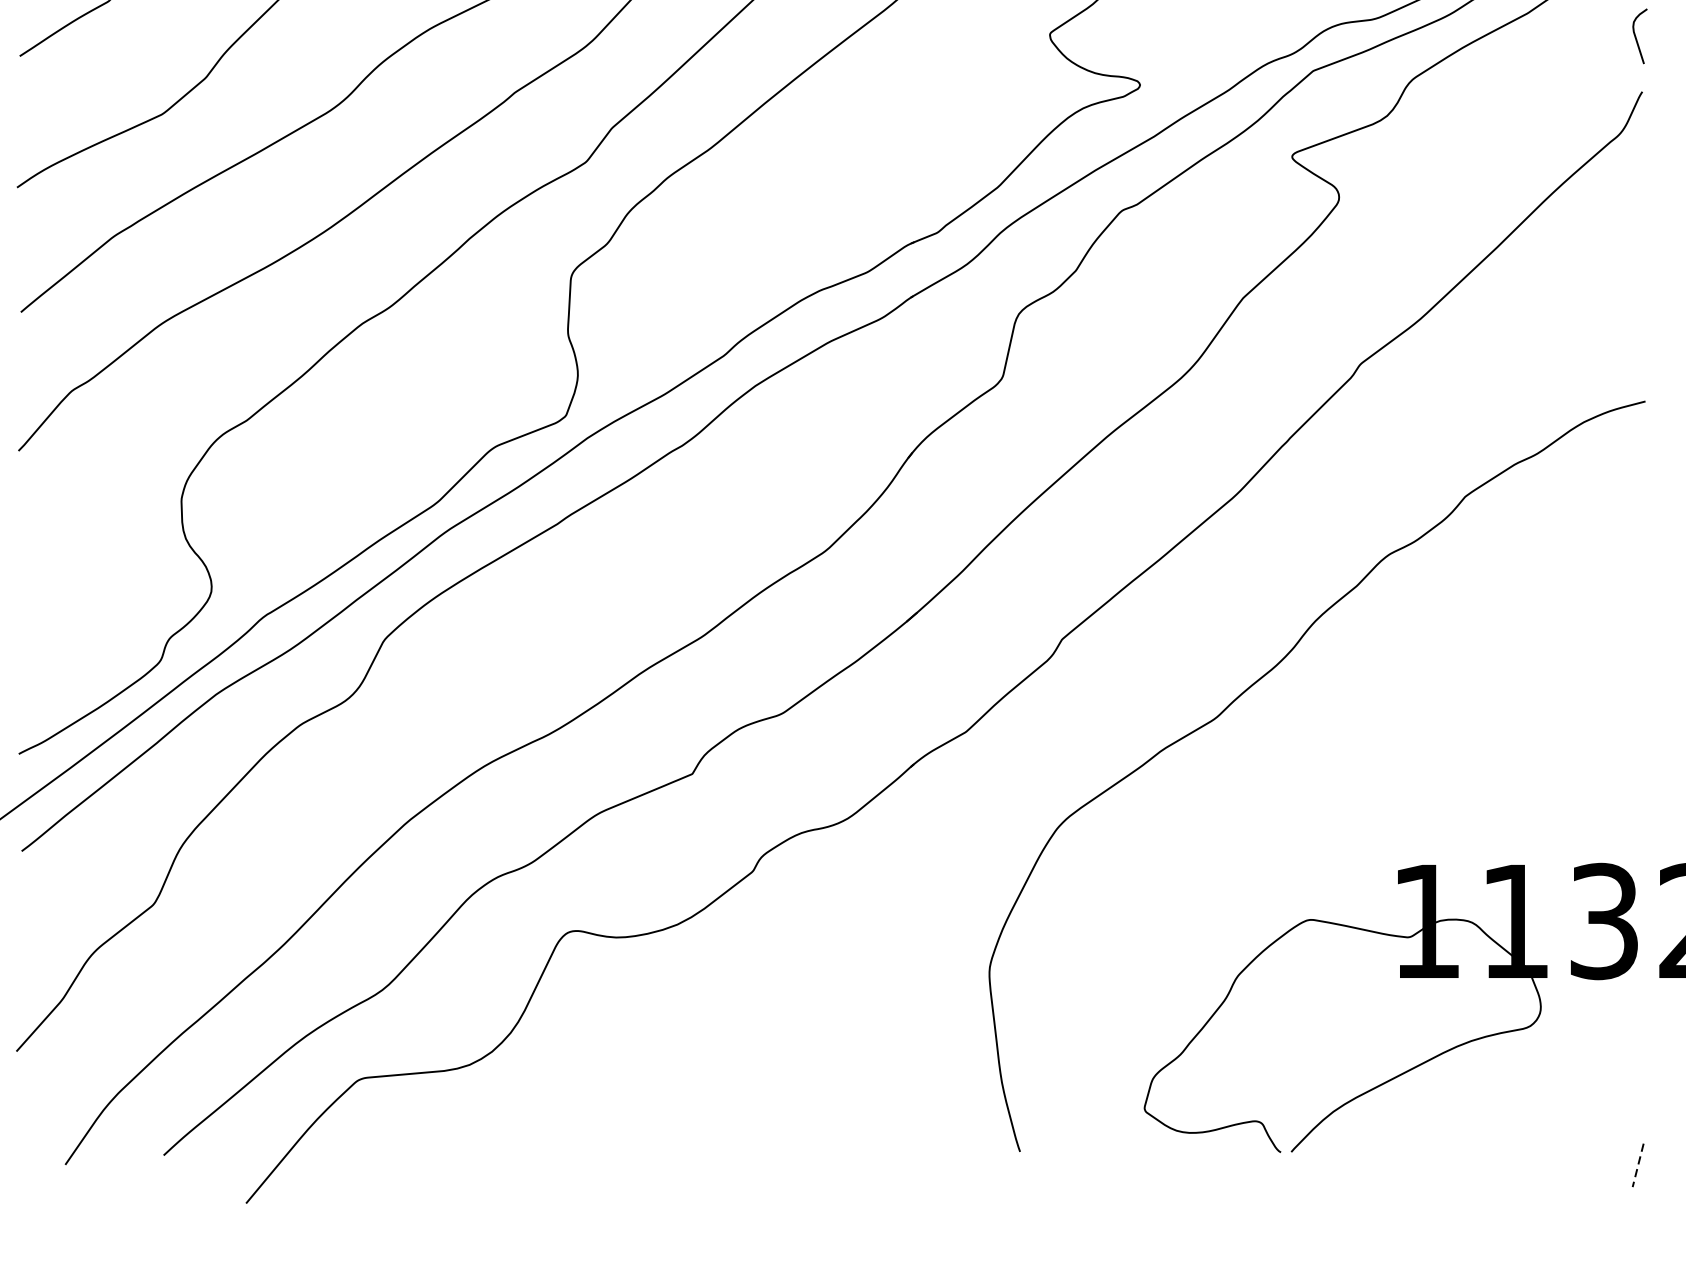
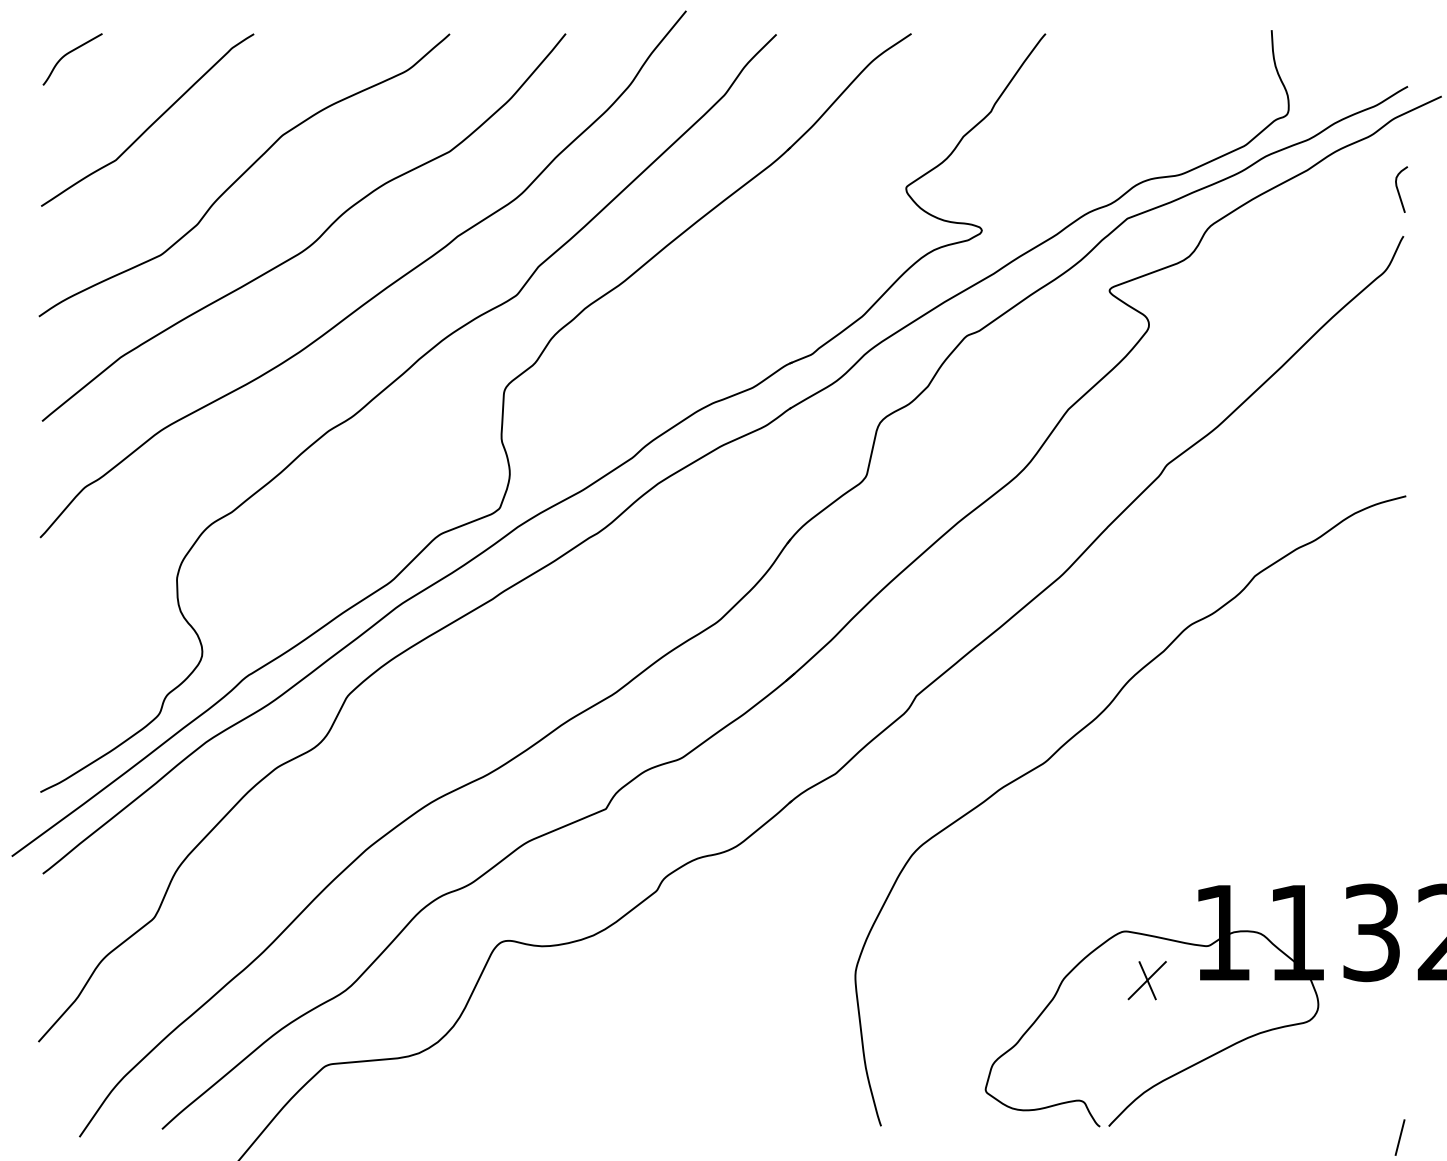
part: (1336, 978) -> (1146, 980), added
line: (1638, 1165) -> (1400, 1137), dashed -> solid

